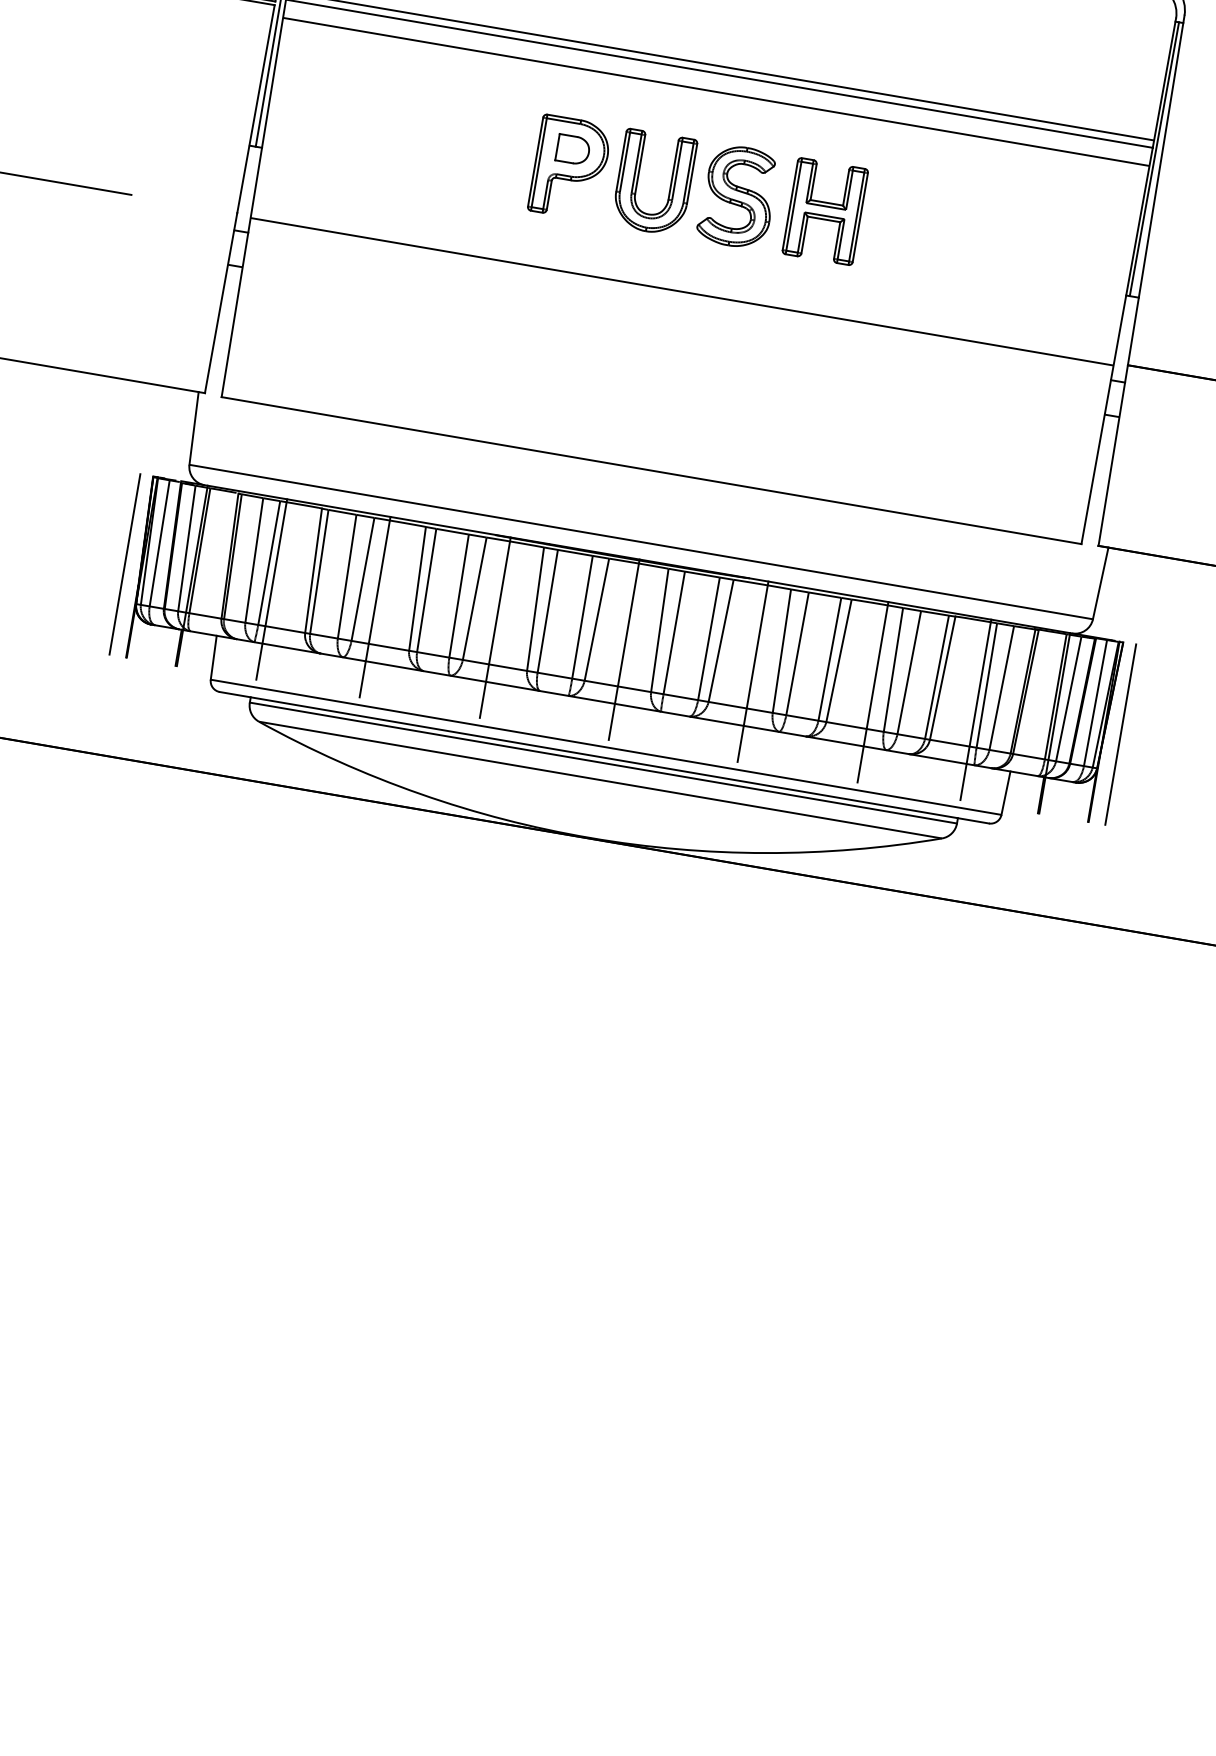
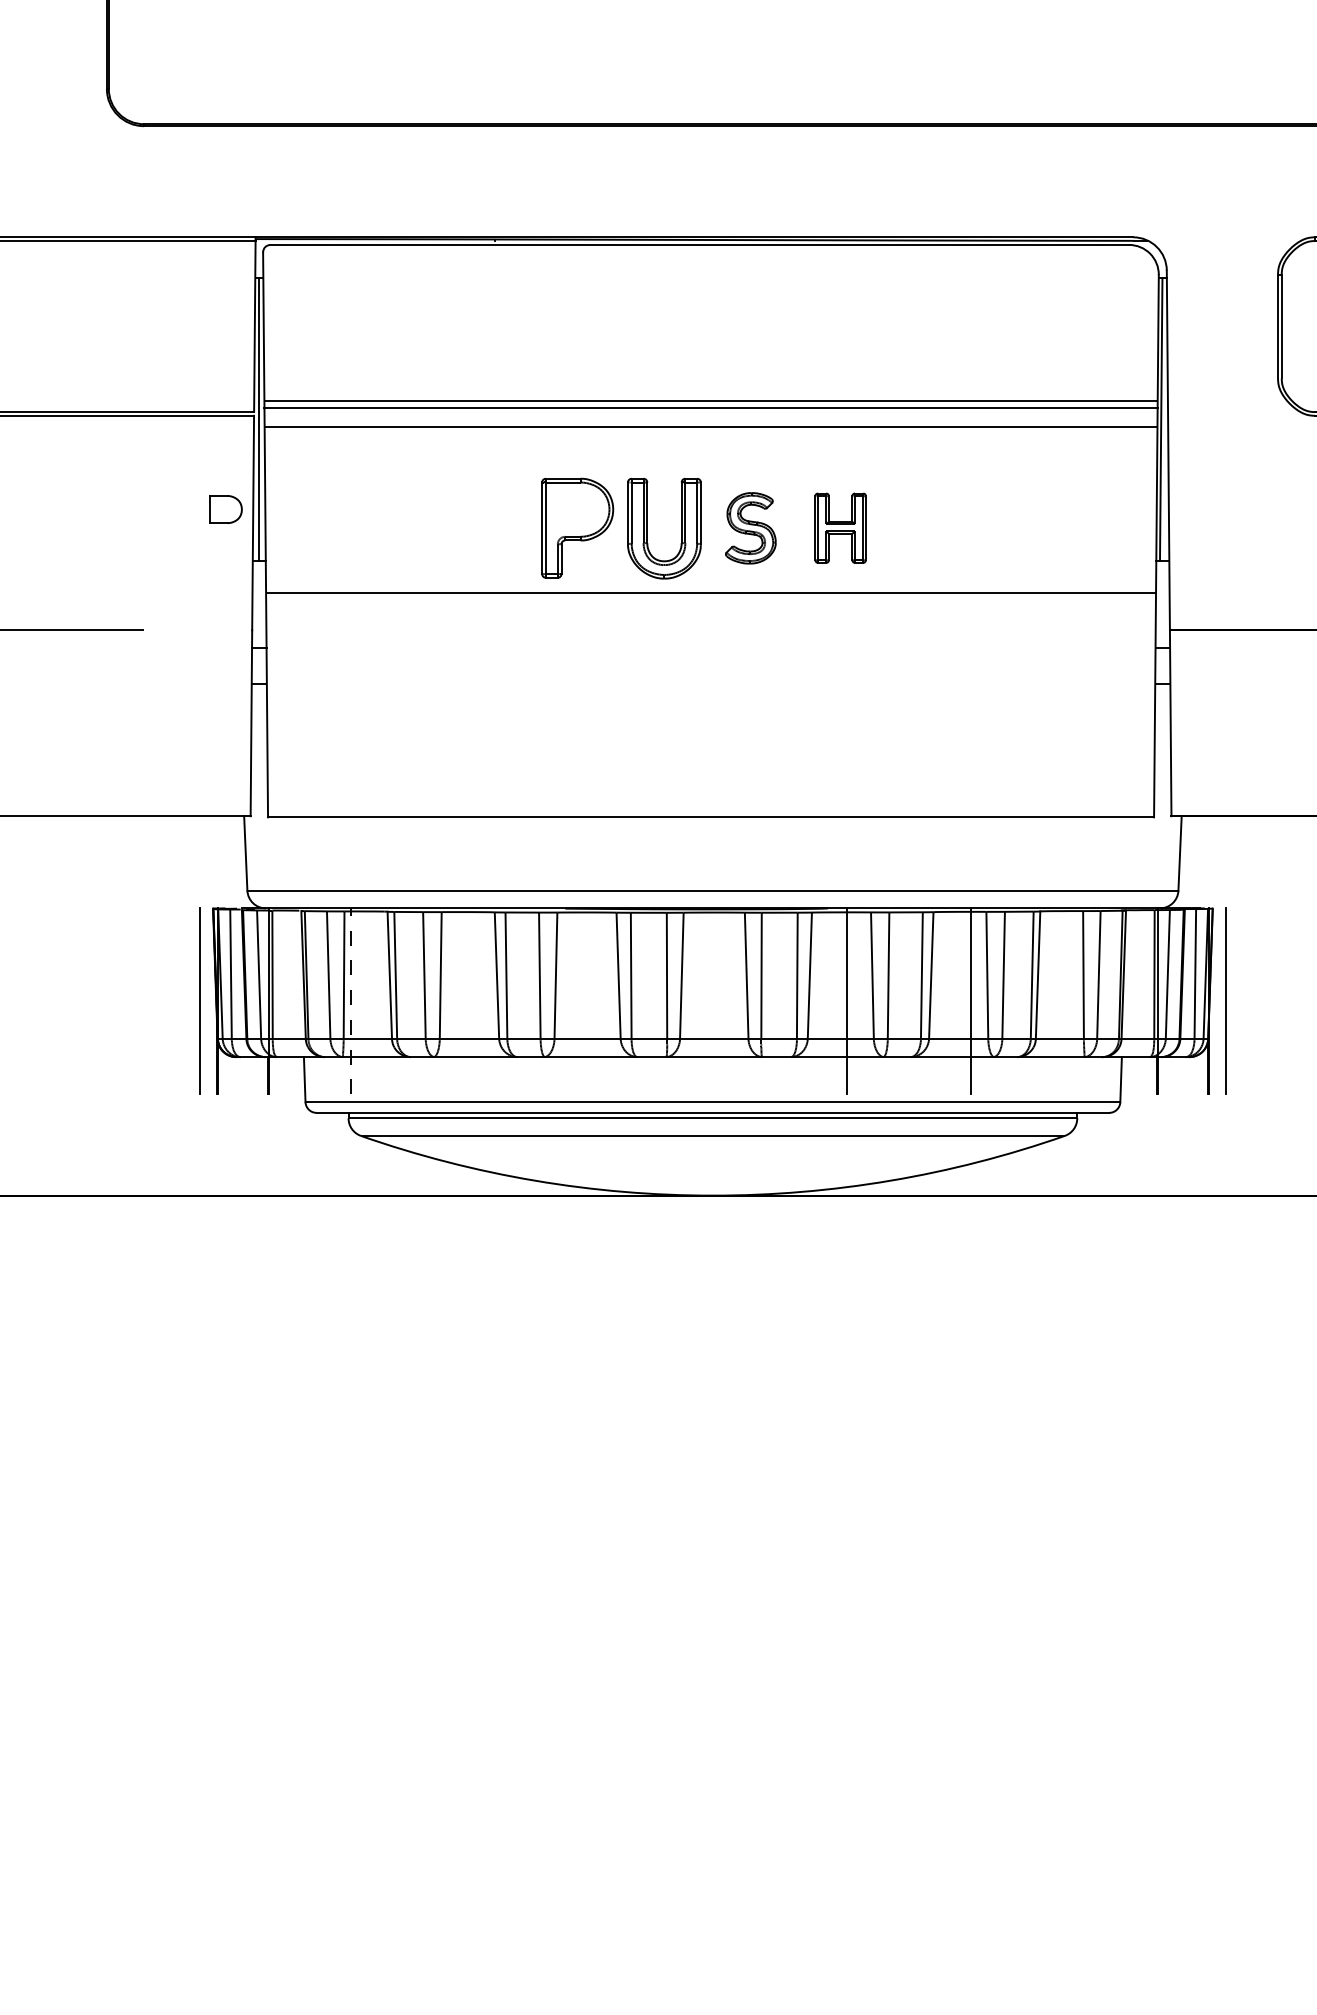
part: (573, 149) -> (225, 509), moved
part: (737, 196) -> (750, 528), size x0.7
part: (825, 210) -> (840, 527), size x0.7
line: (681, 292) -> (710, 593), moved
line: (272, 589) -> (351, 1001), solid -> dashed
line: (374, 607) -> (457, 1001), removed
line: (495, 627) -> (581, 1001), removed
line: (624, 649) -> (714, 1001), removed
line: (975, 709) -> (1076, 1001), removed

